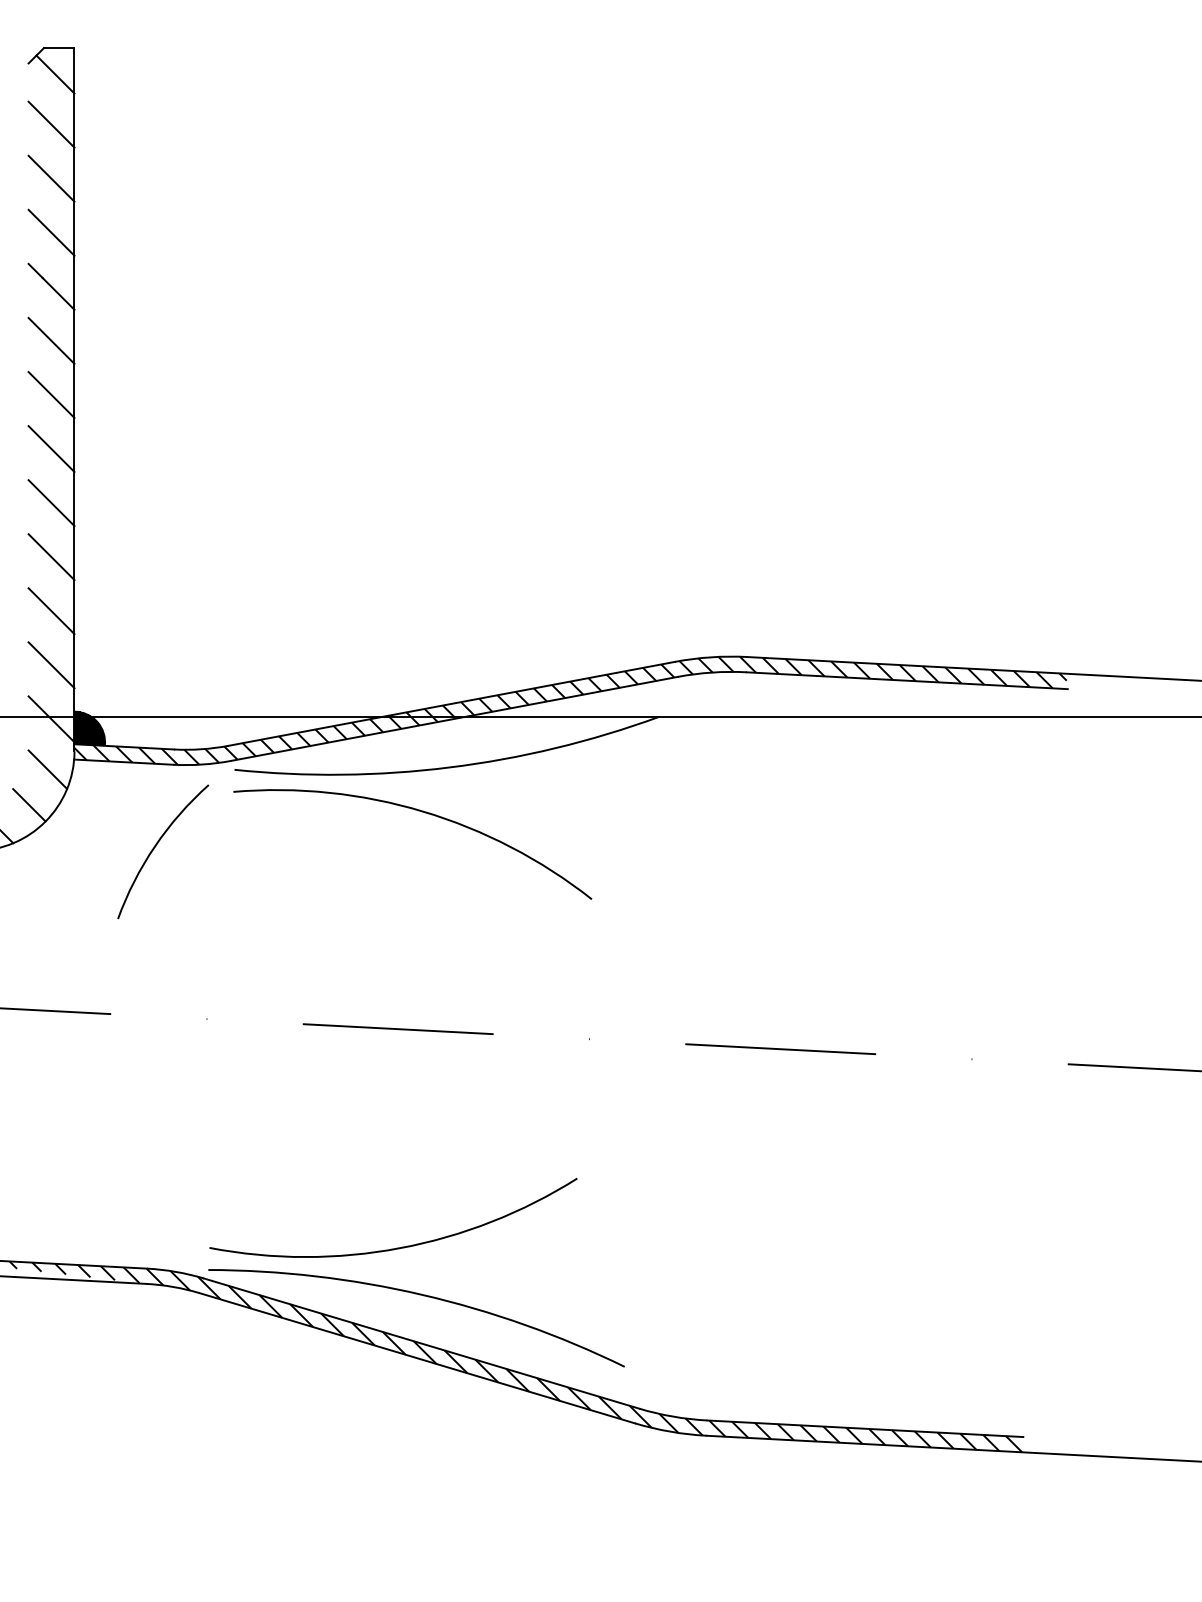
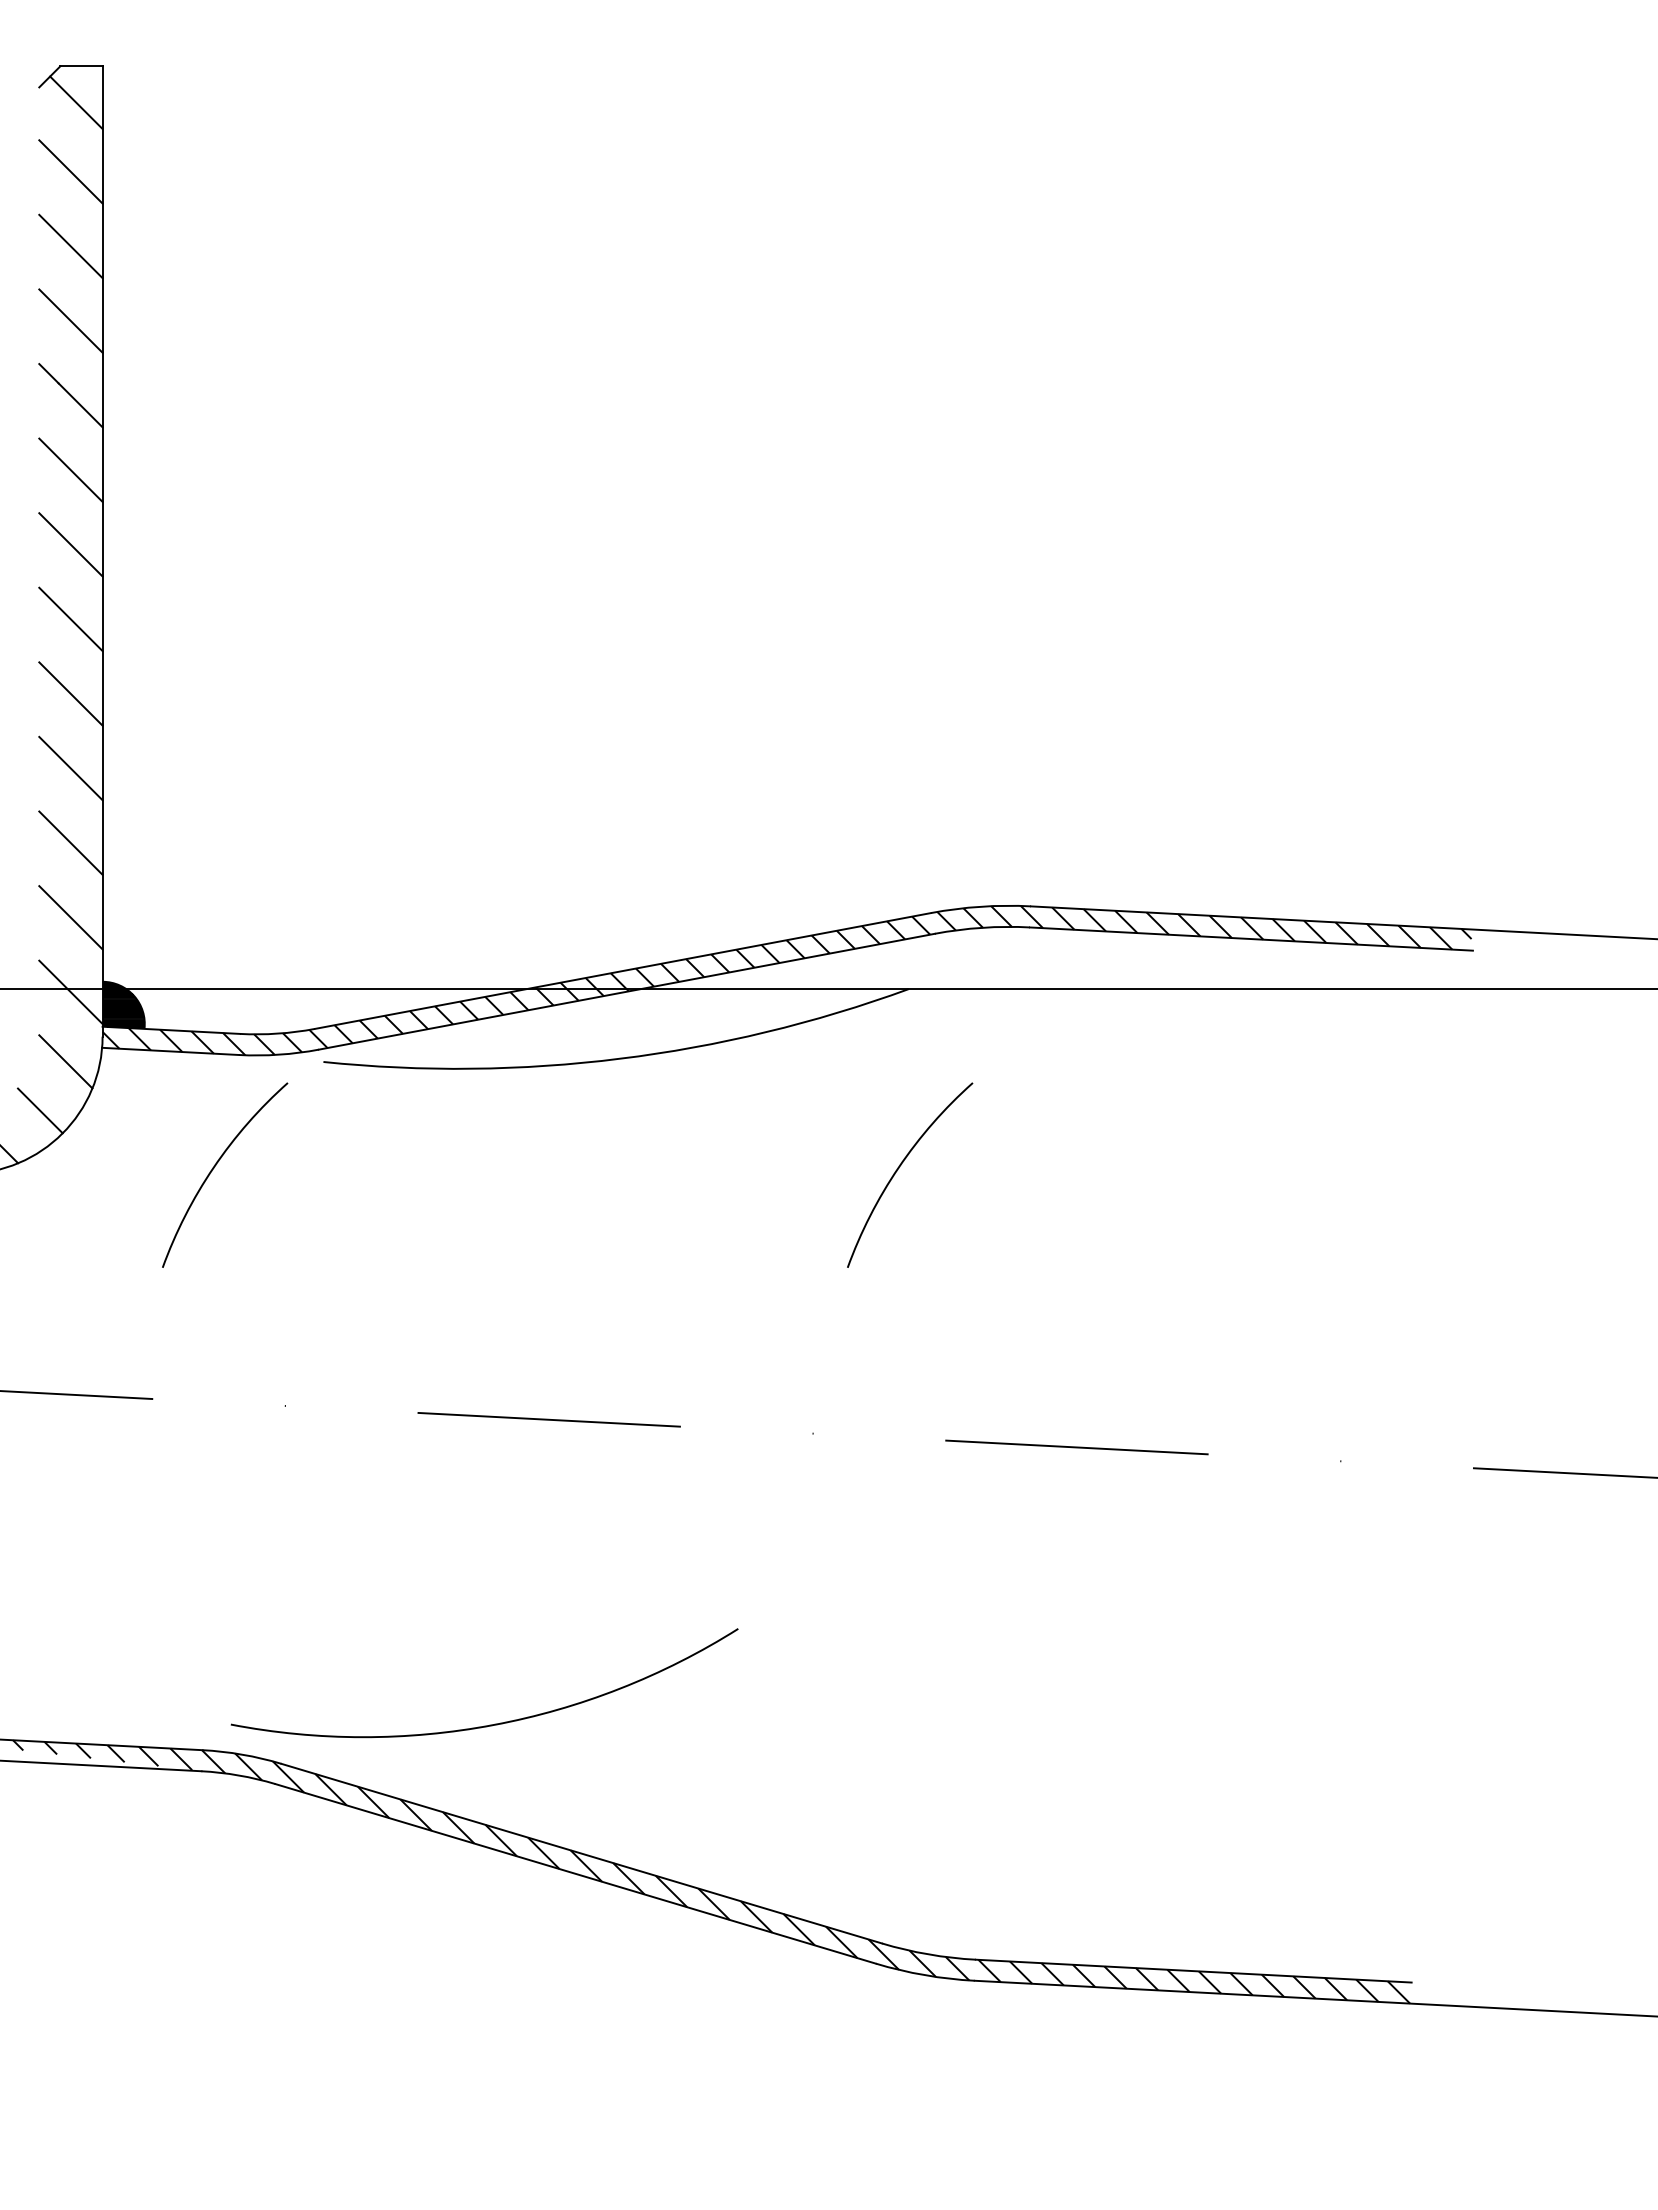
arc: (422, 812) -> (582, 1120), removed
arc: (652, 847) -> (899, 1168), added
arc: (400, 1247) -> (494, 1723), moved
arc: (421, 1295) -> (581, 1787), removed

